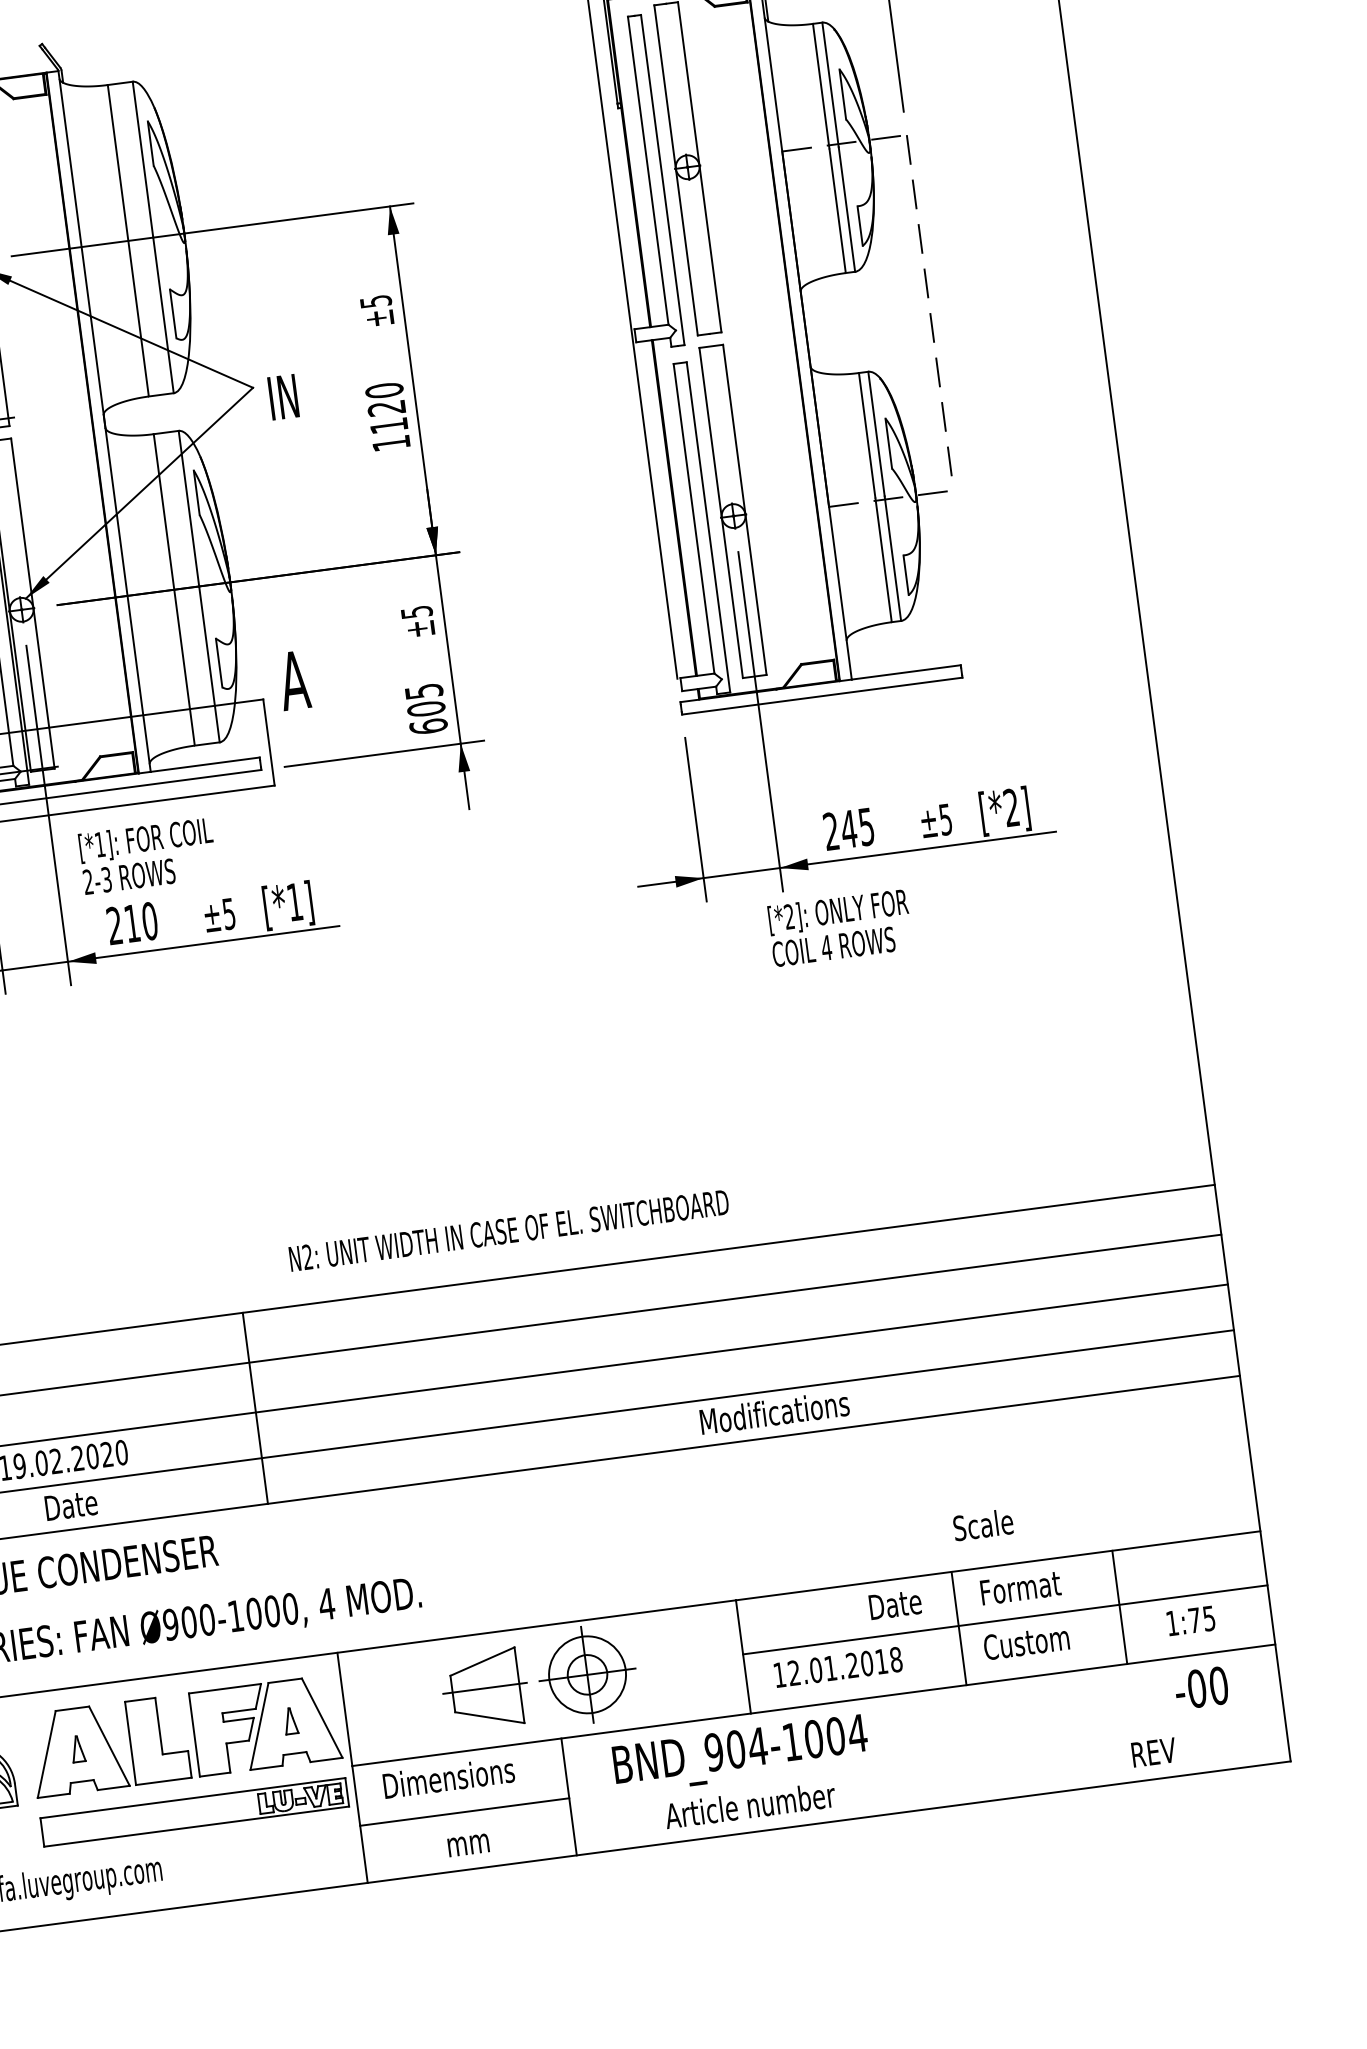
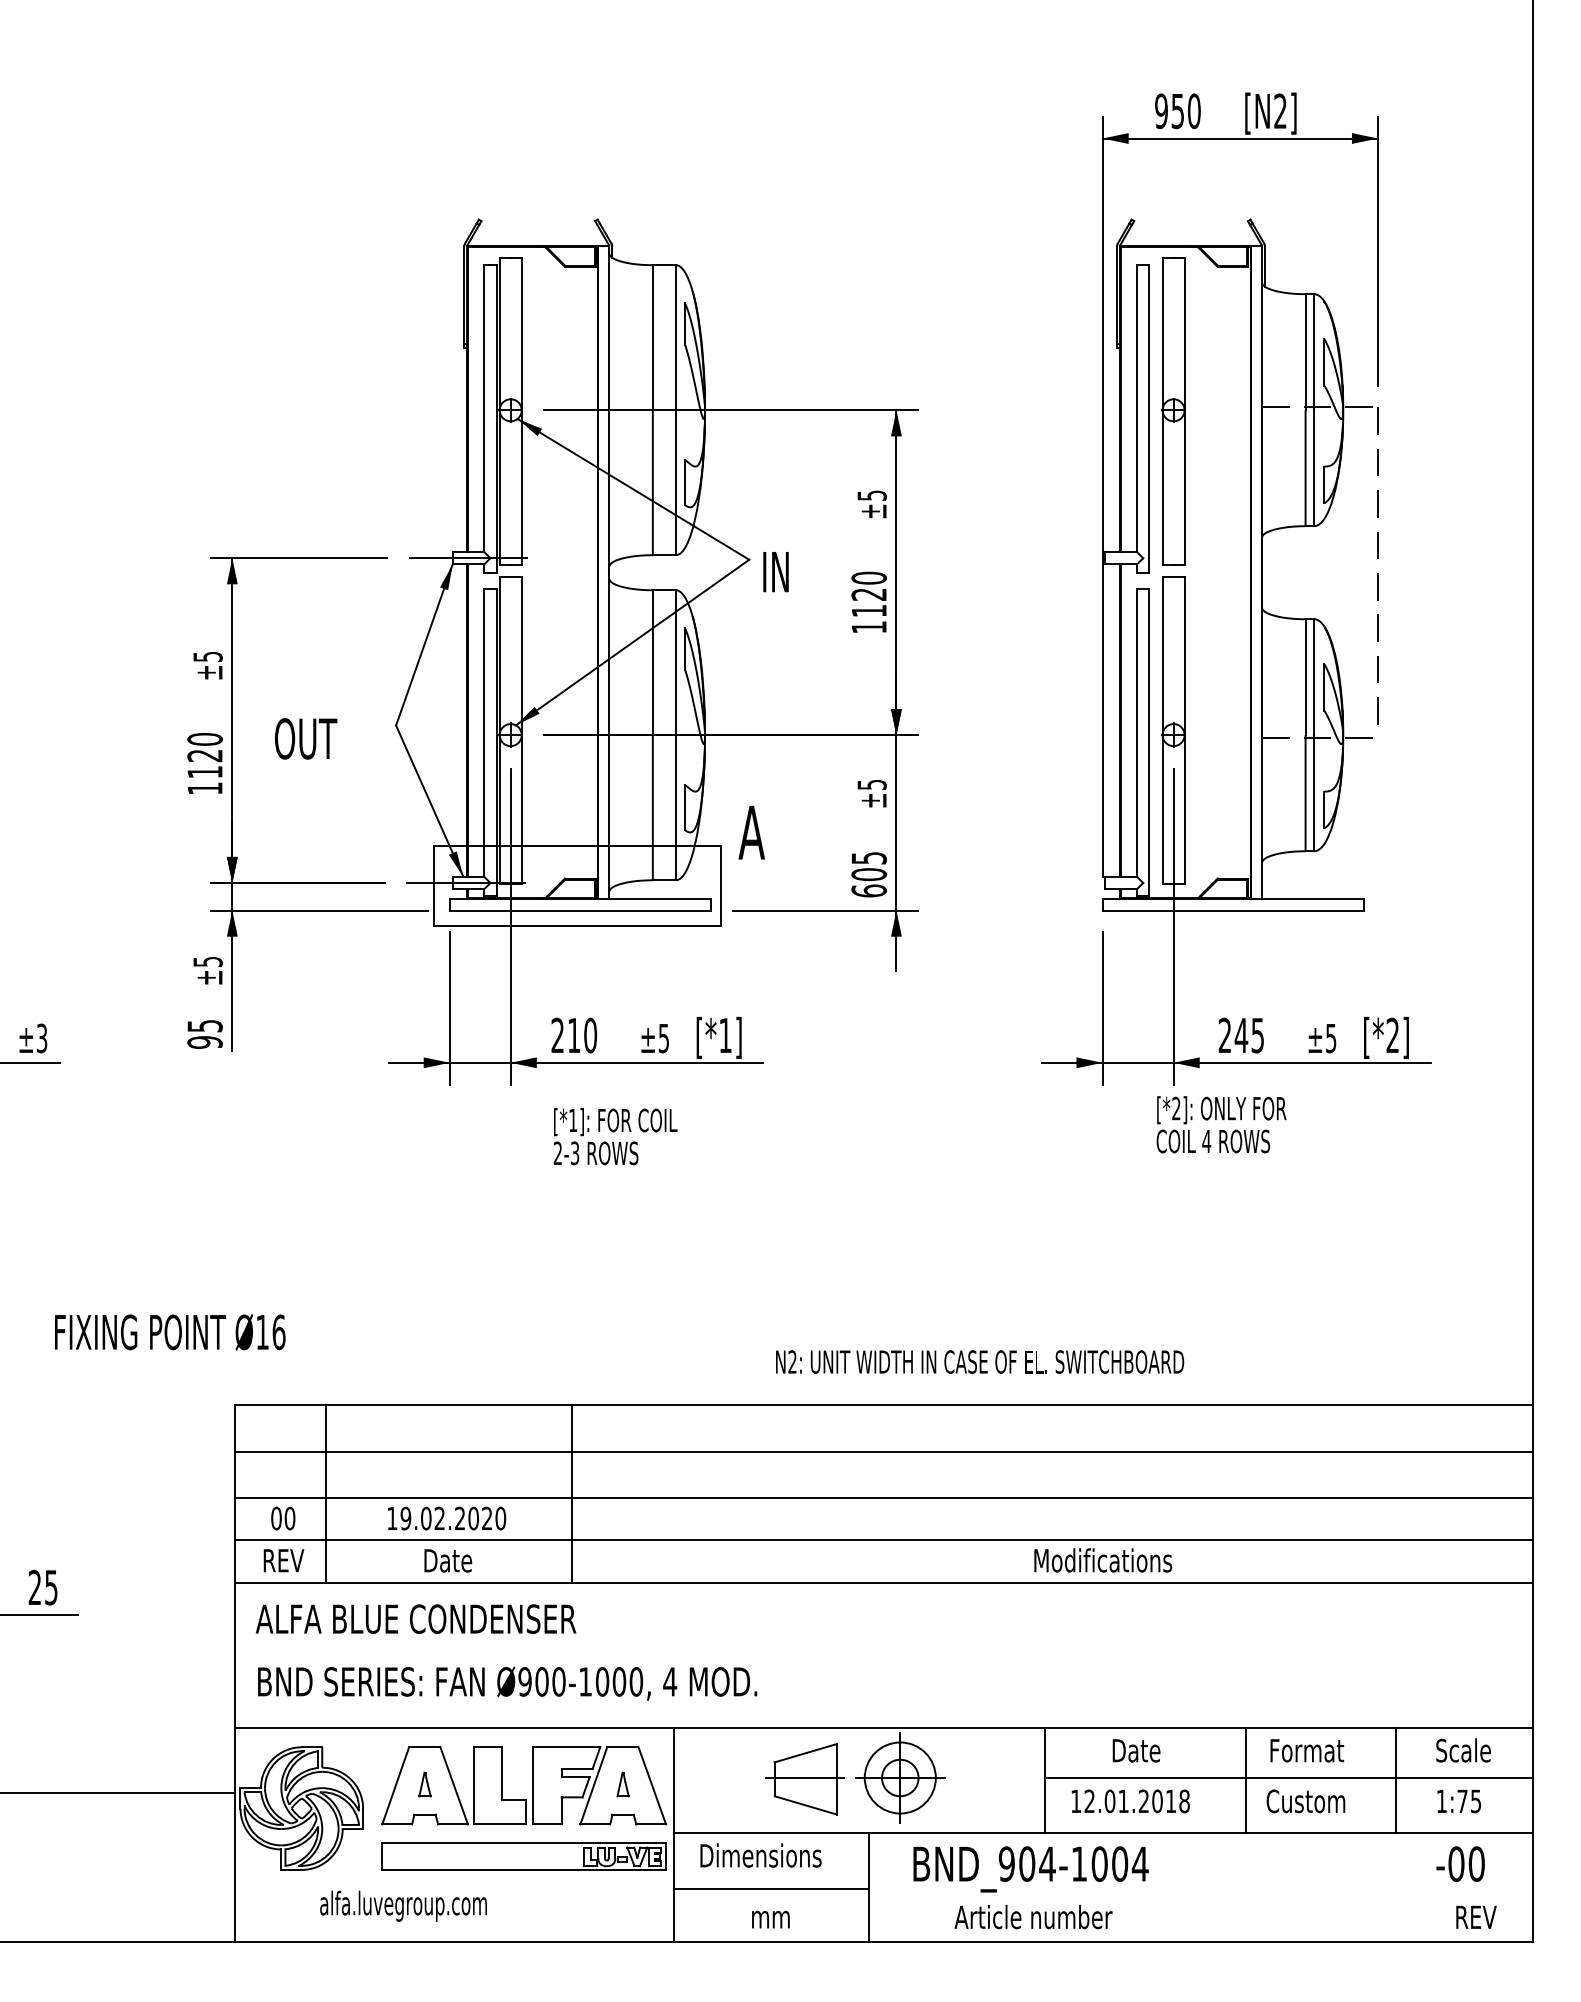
text: (147, 855) -> (615, 1136), moved
text: (509, 1230) -> (980, 1361), moved
line: (255, 1407) -> (572, 1493), moved
text: (983, 1524) -> (1463, 1750), moved
text: (895, 1604) -> (1136, 1750), moved
text: (1154, 1751) -> (1476, 1916), moved

